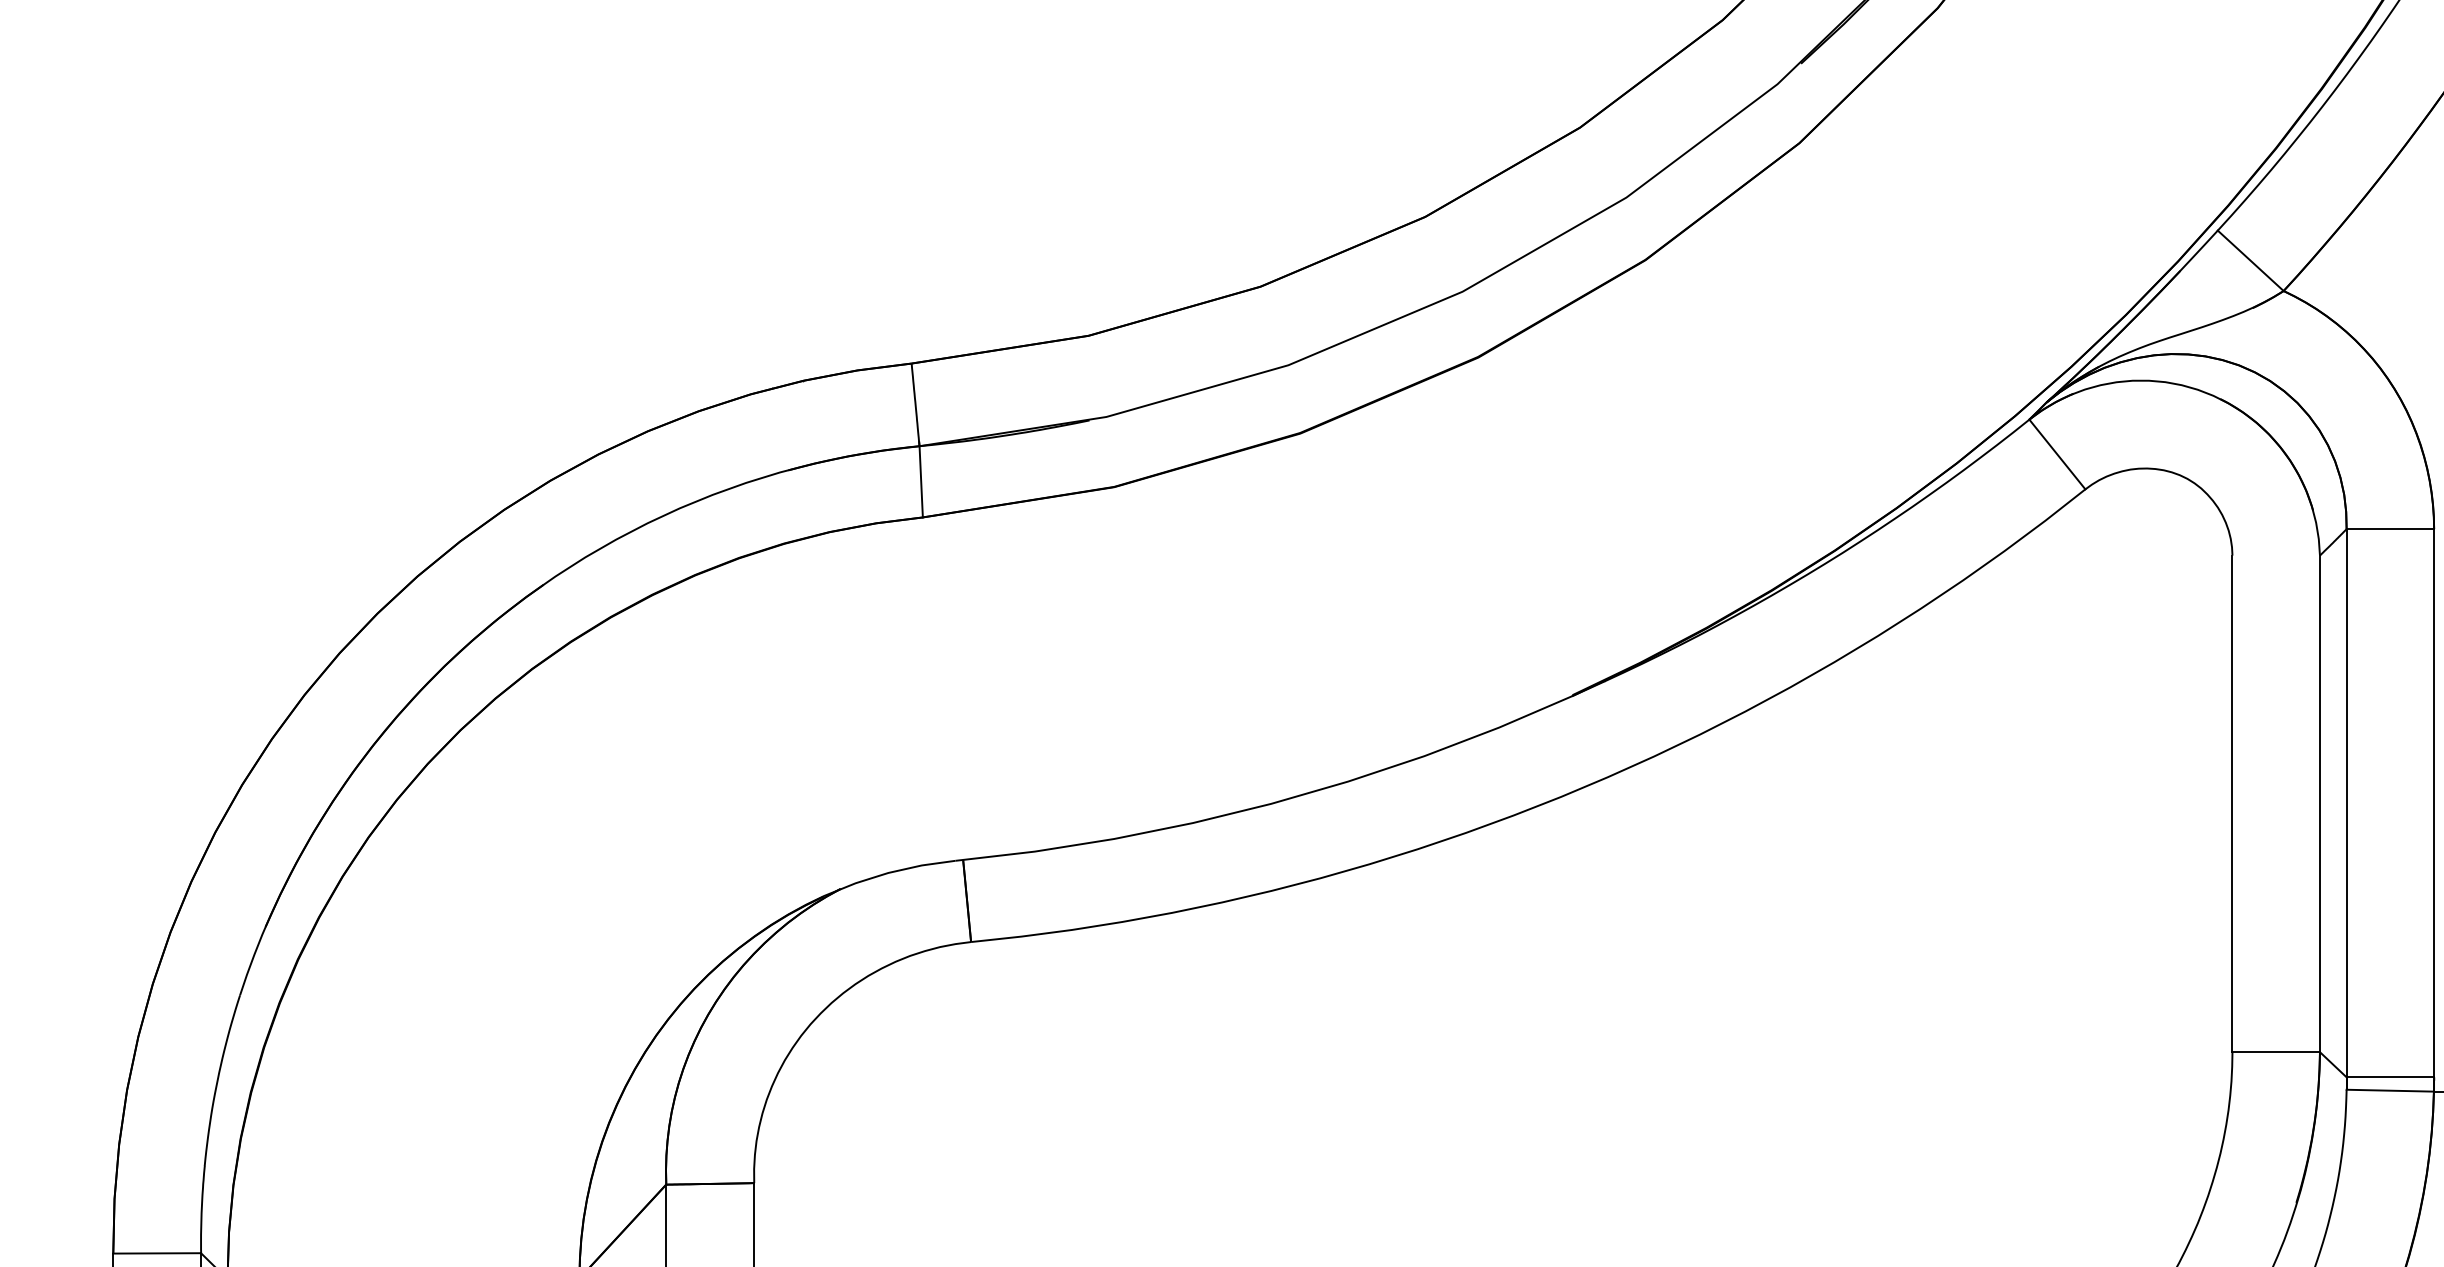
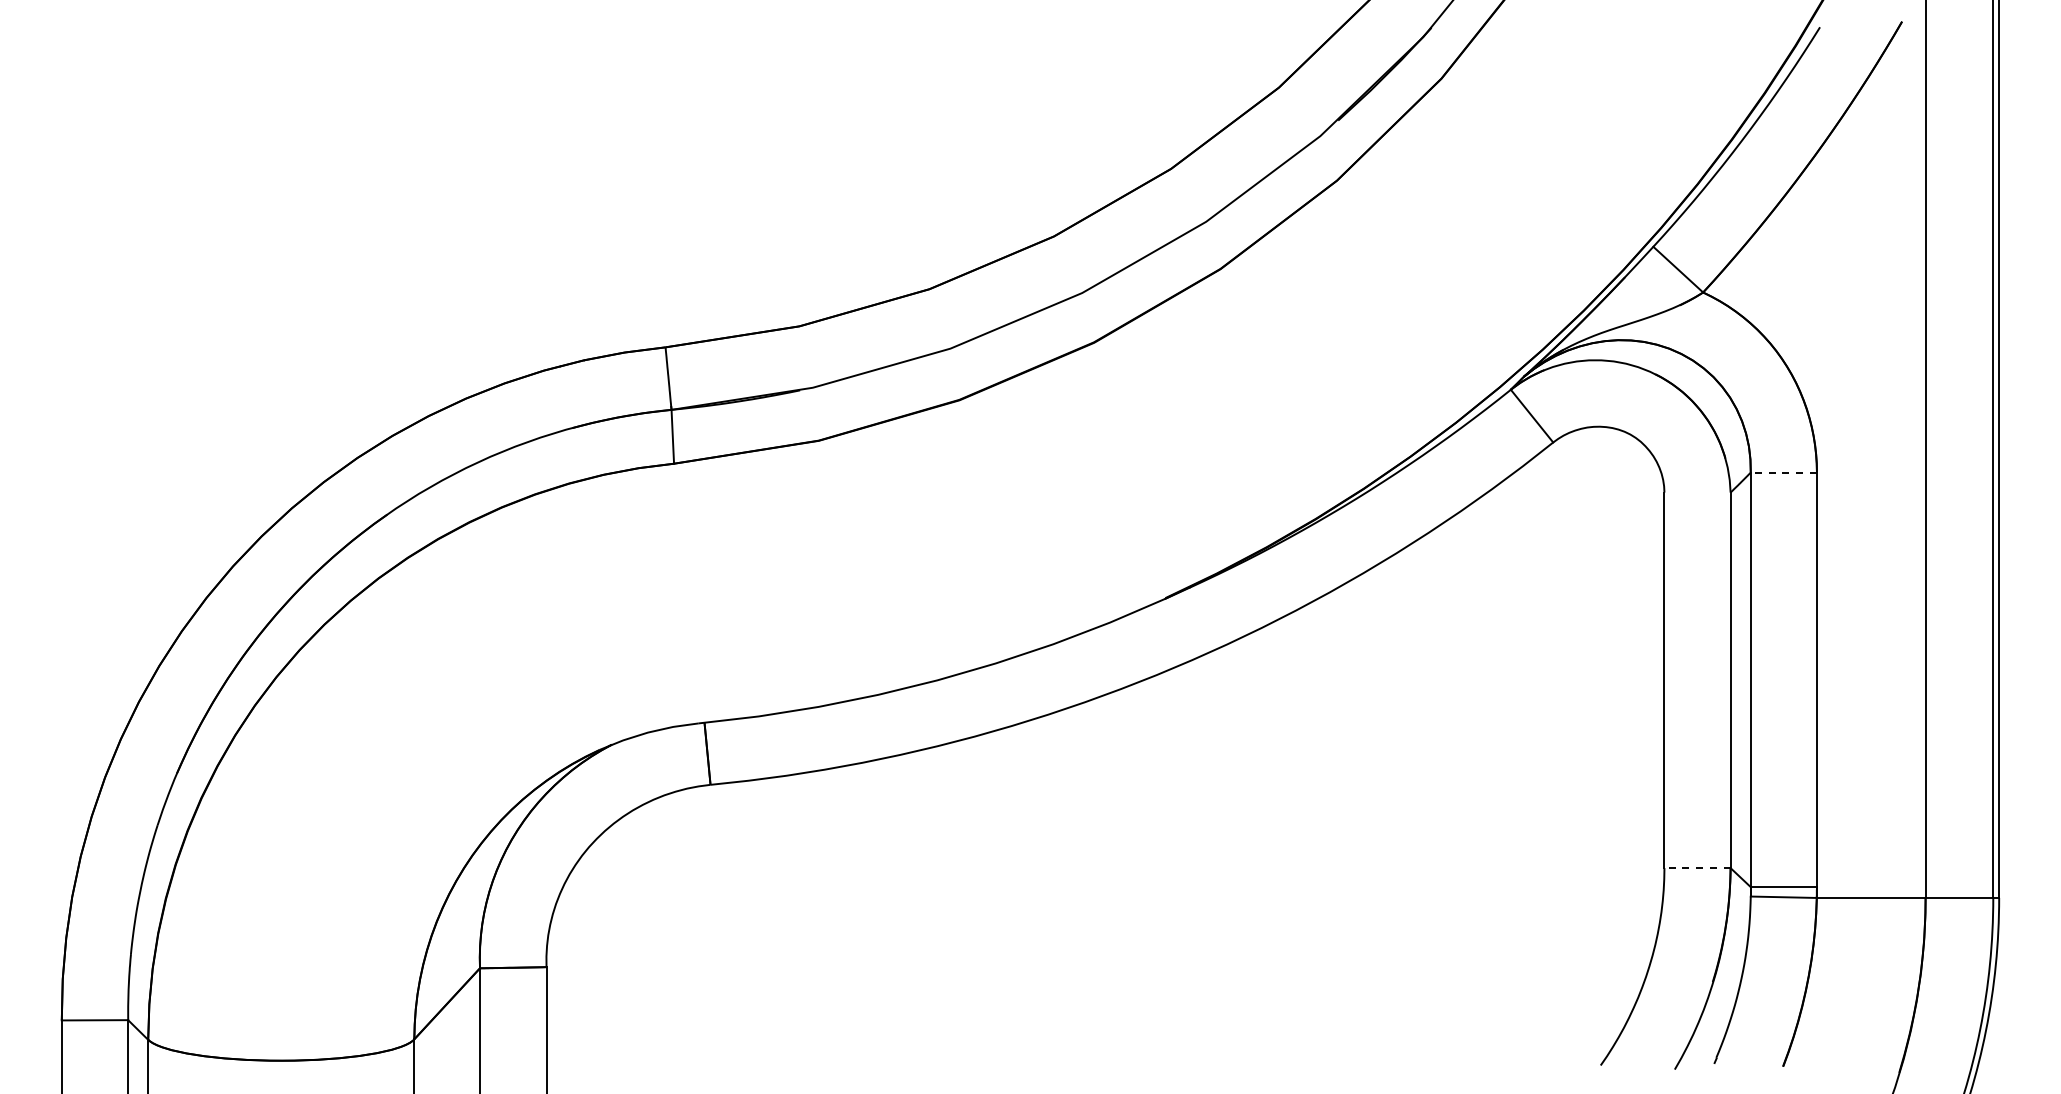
line: (2389, 529) -> (1783, 472), solid -> dashed
line: (2276, 1052) -> (1697, 868), solid -> dashed

